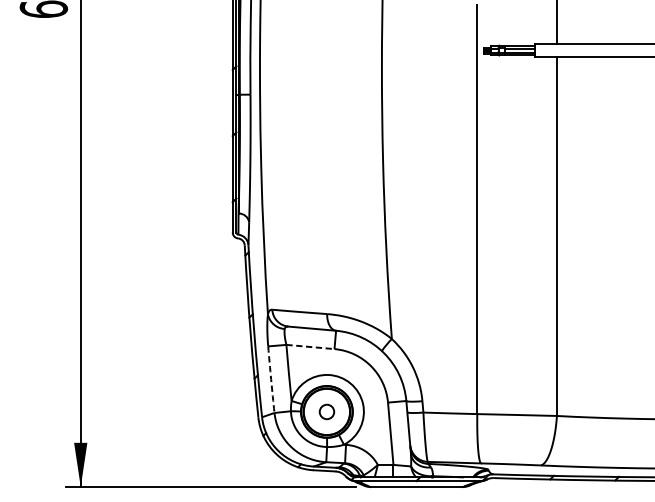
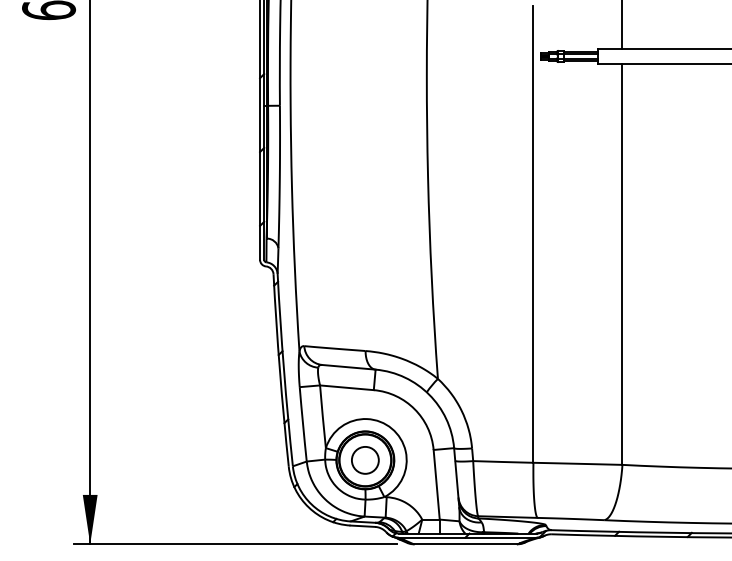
line: (310, 346) -> (346, 387), dashed -> solid
arc: (271, 379) -> (303, 424), dashed -> solid
circle: (327, 412) -> (365, 460), size x1.67

